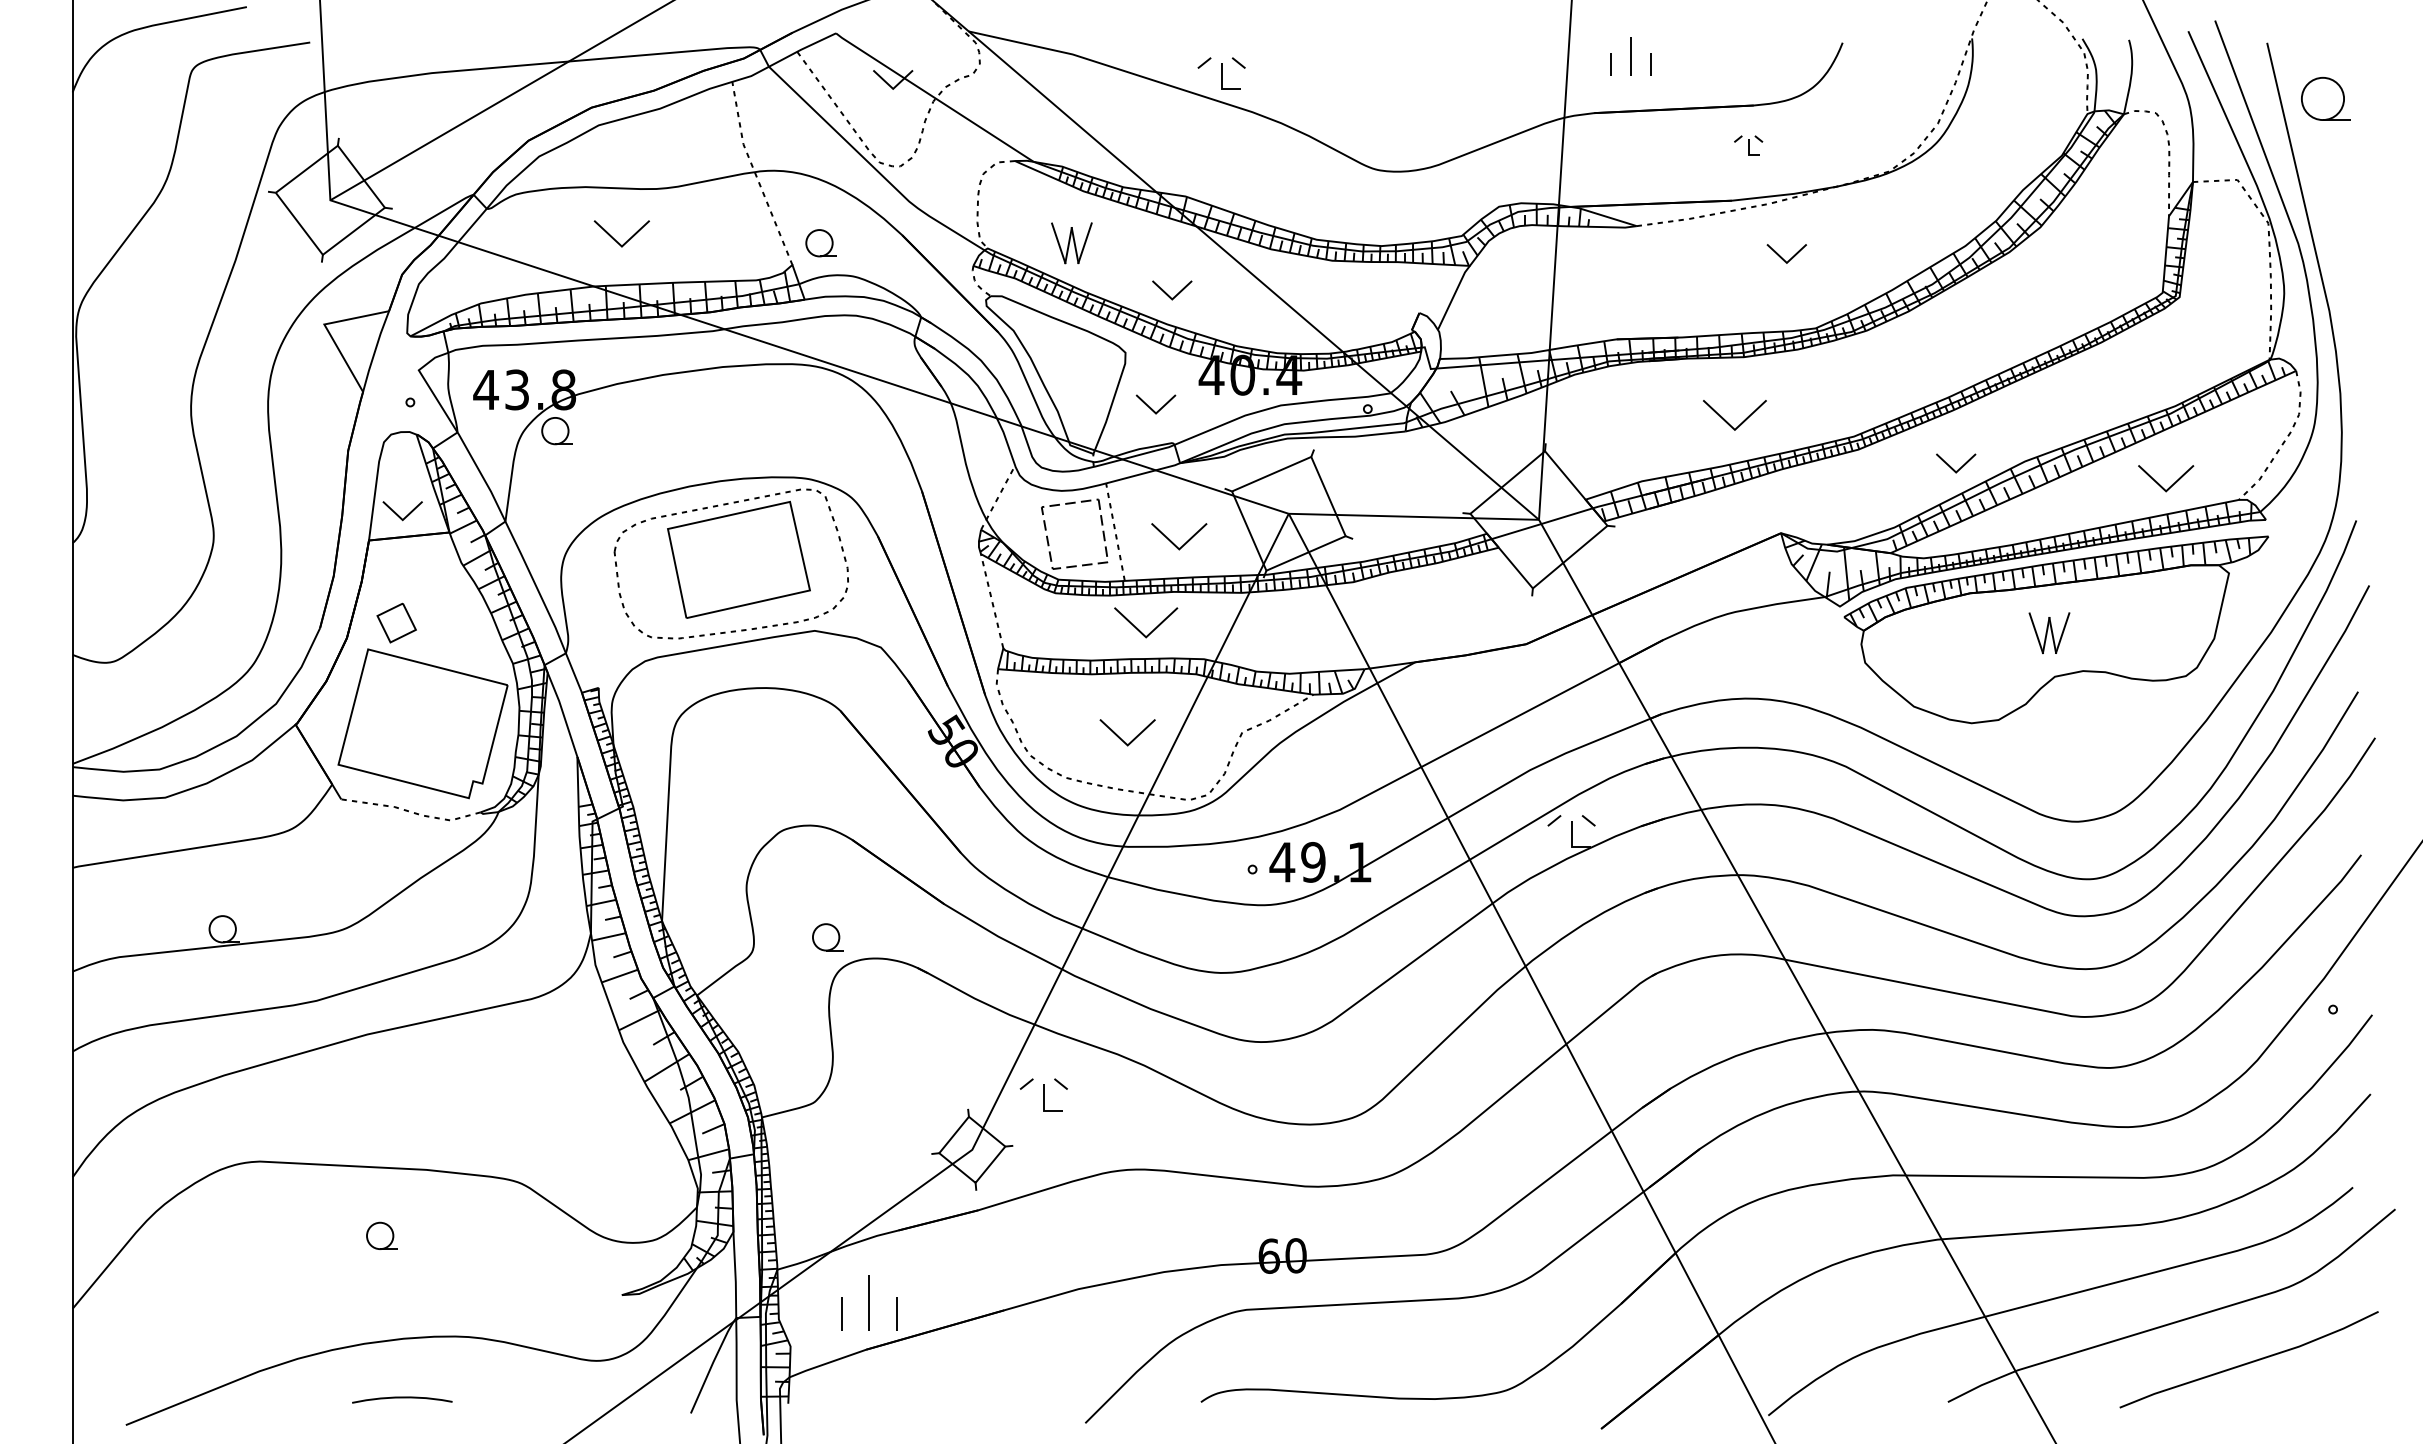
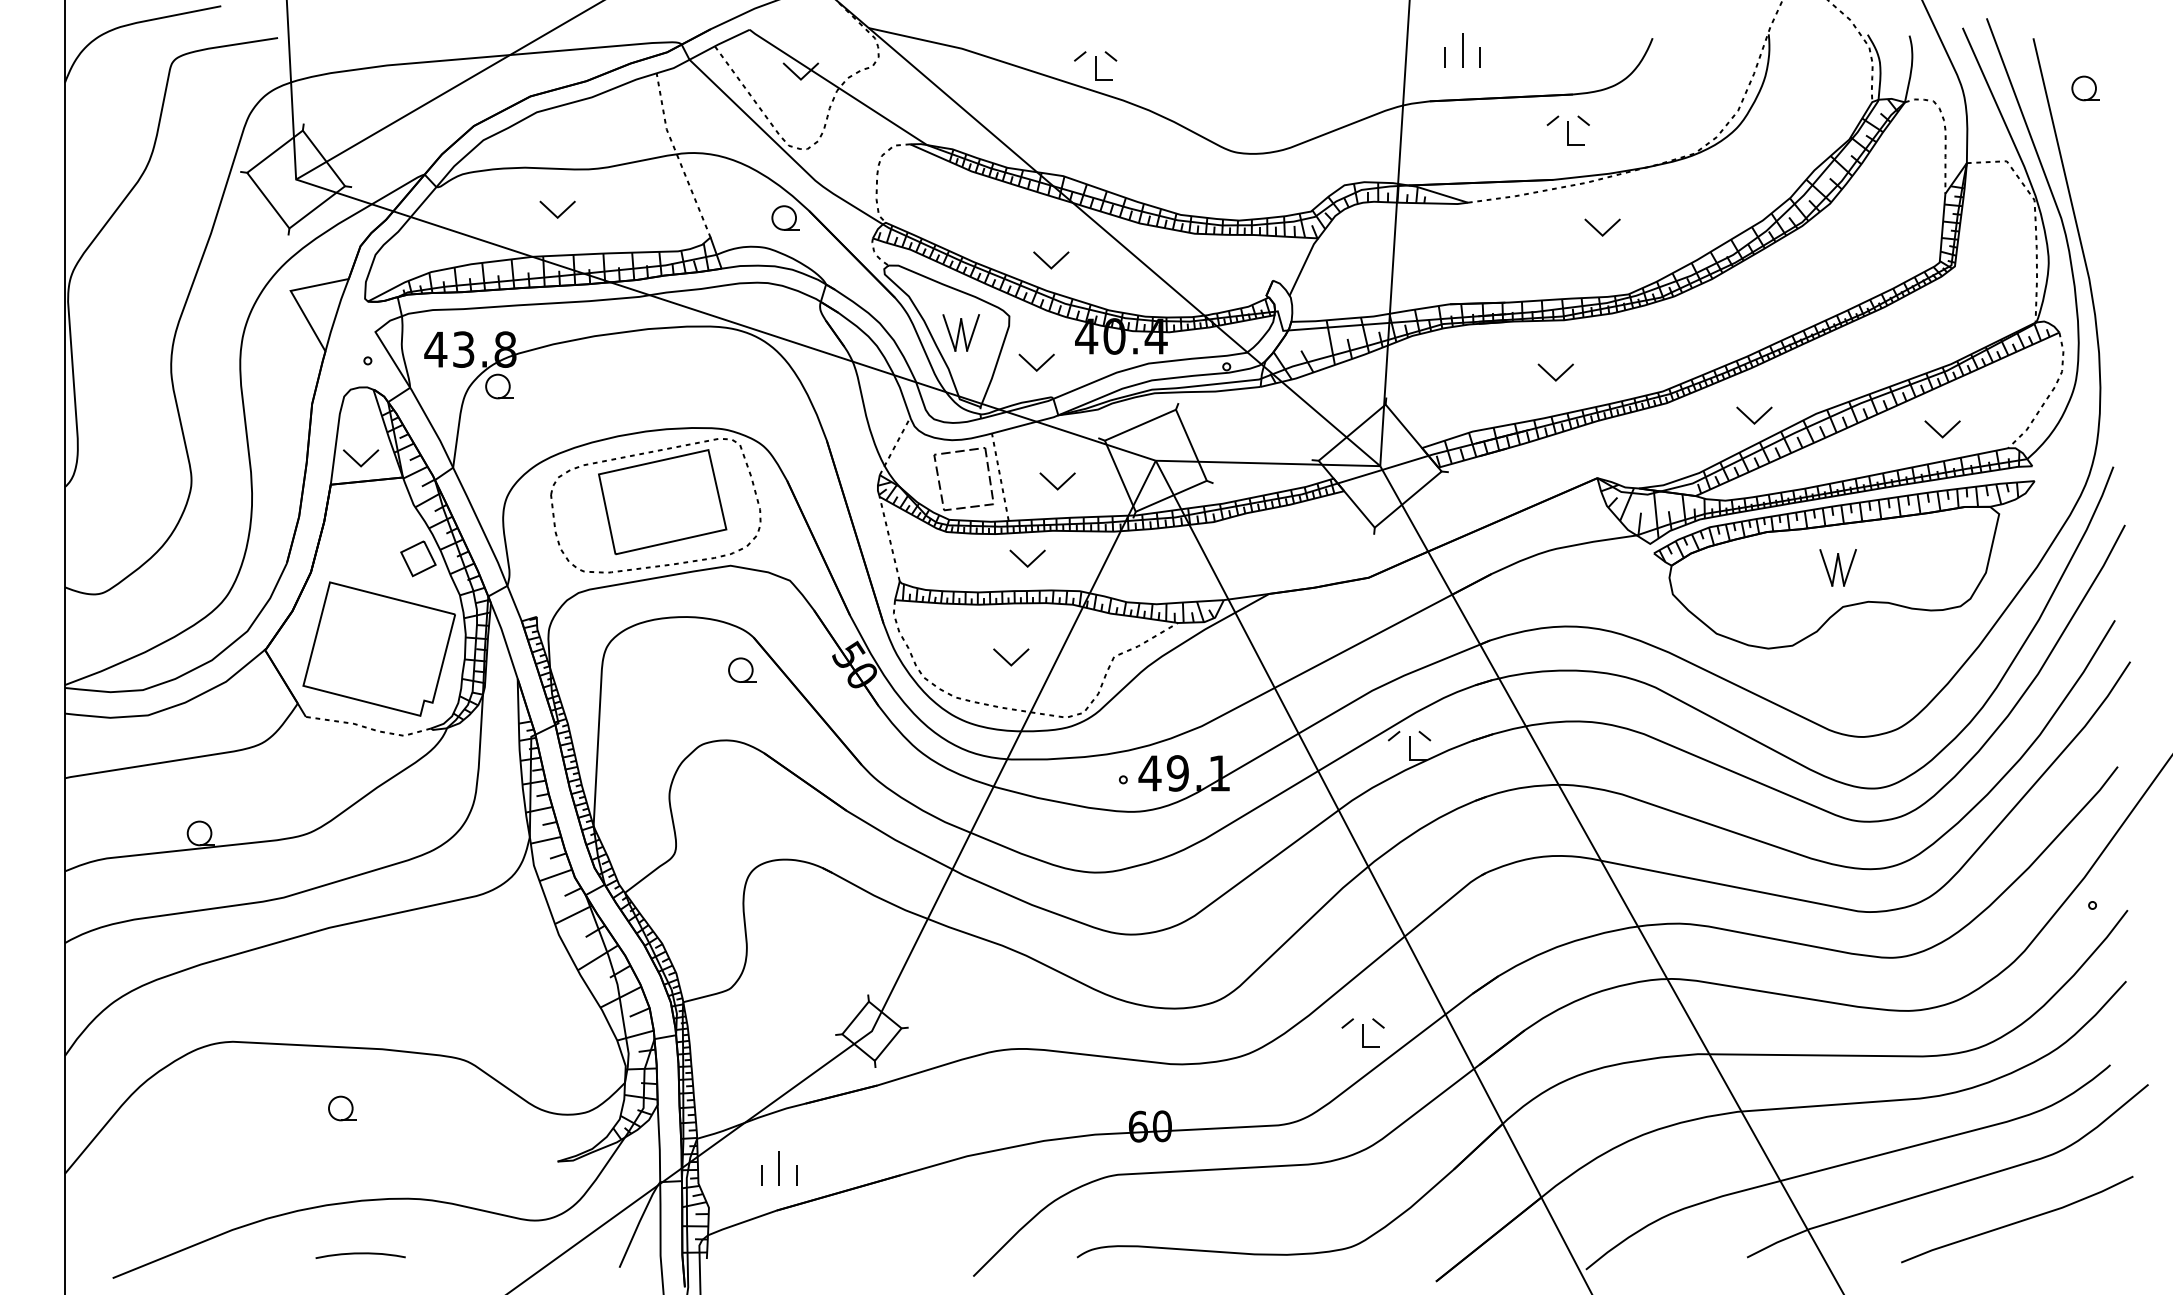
part: (2324, 98) -> (2084, 88), size x0.62
part: (1748, 145) -> (1568, 130), size x1.67
part: (621, 233) -> (557, 209), size x0.71
part: (820, 243) -> (785, 218), moved
part: (1071, 243) -> (960, 333), moved
part: (1734, 415) -> (1555, 372), size x0.62
part: (2165, 478) -> (1942, 429), size x0.71
part: (1179, 536) -> (1057, 481), size x0.71
part: (396, 622) -> (418, 558), moved
part: (1145, 622) -> (1027, 558), size x0.62
part: (1127, 733) -> (1011, 657), size x0.71
part: (827, 937) -> (742, 670), moved
part: (1043, 1094) -> (1362, 1032), moved
part: (868, 1302) -> (778, 1168), size x0.71

